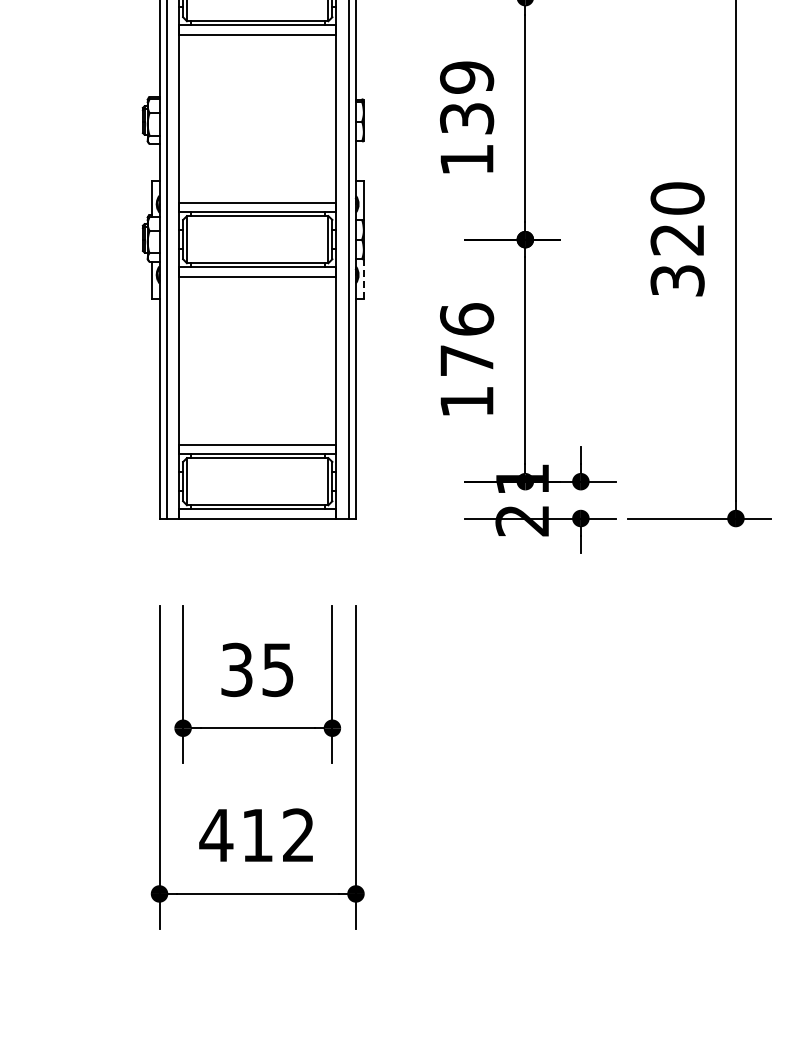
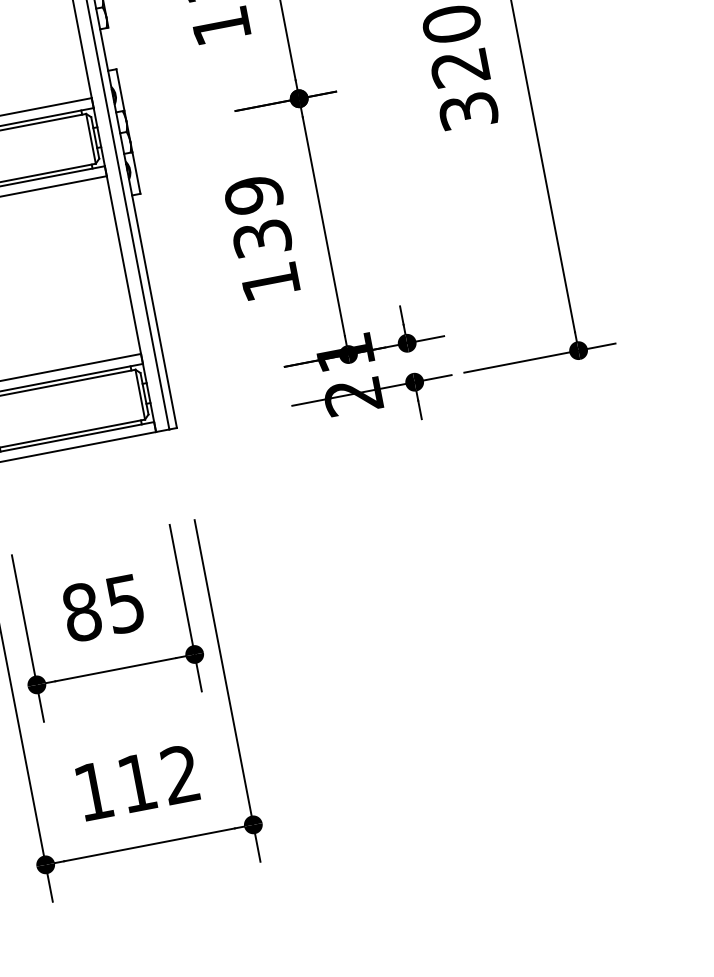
line: (363, 278) -> (136, 172), dashed -> solid
text: (467, 339) -> (258, 216), 176 -> 139
text: (237, 669) -> (82, 611), 35 -> 85
text: (216, 835) -> (94, 791), 412 -> 112

